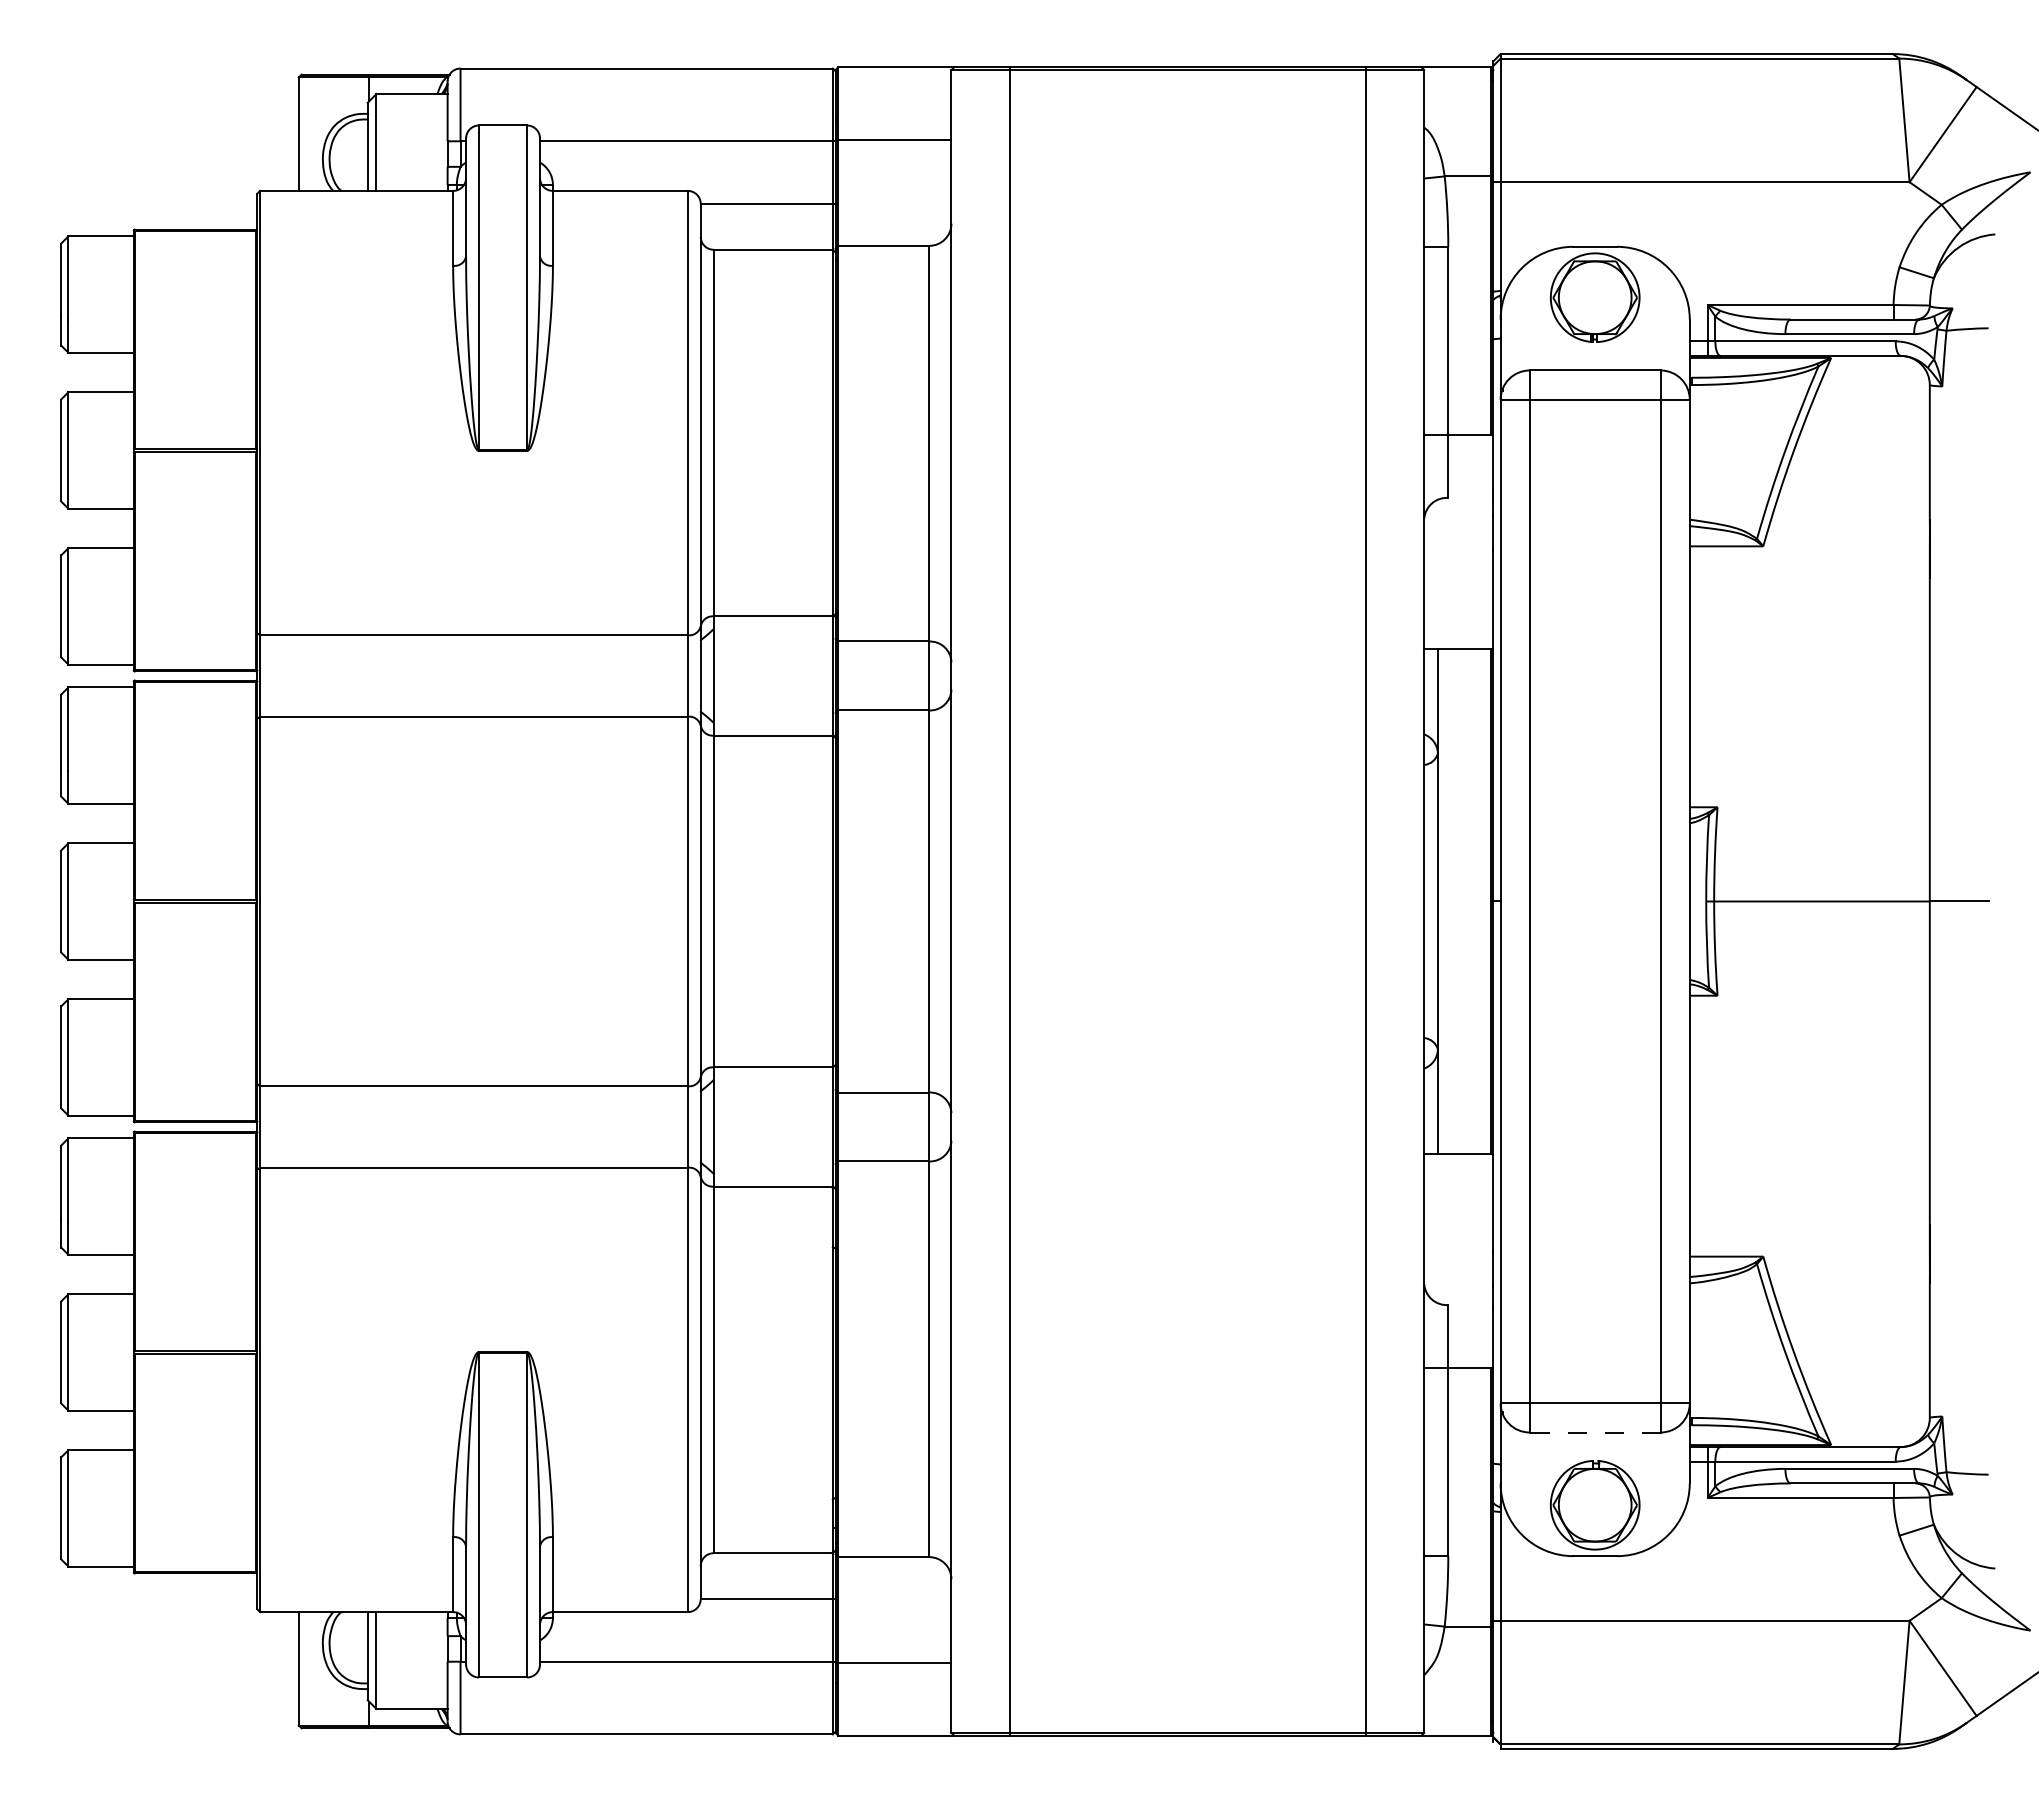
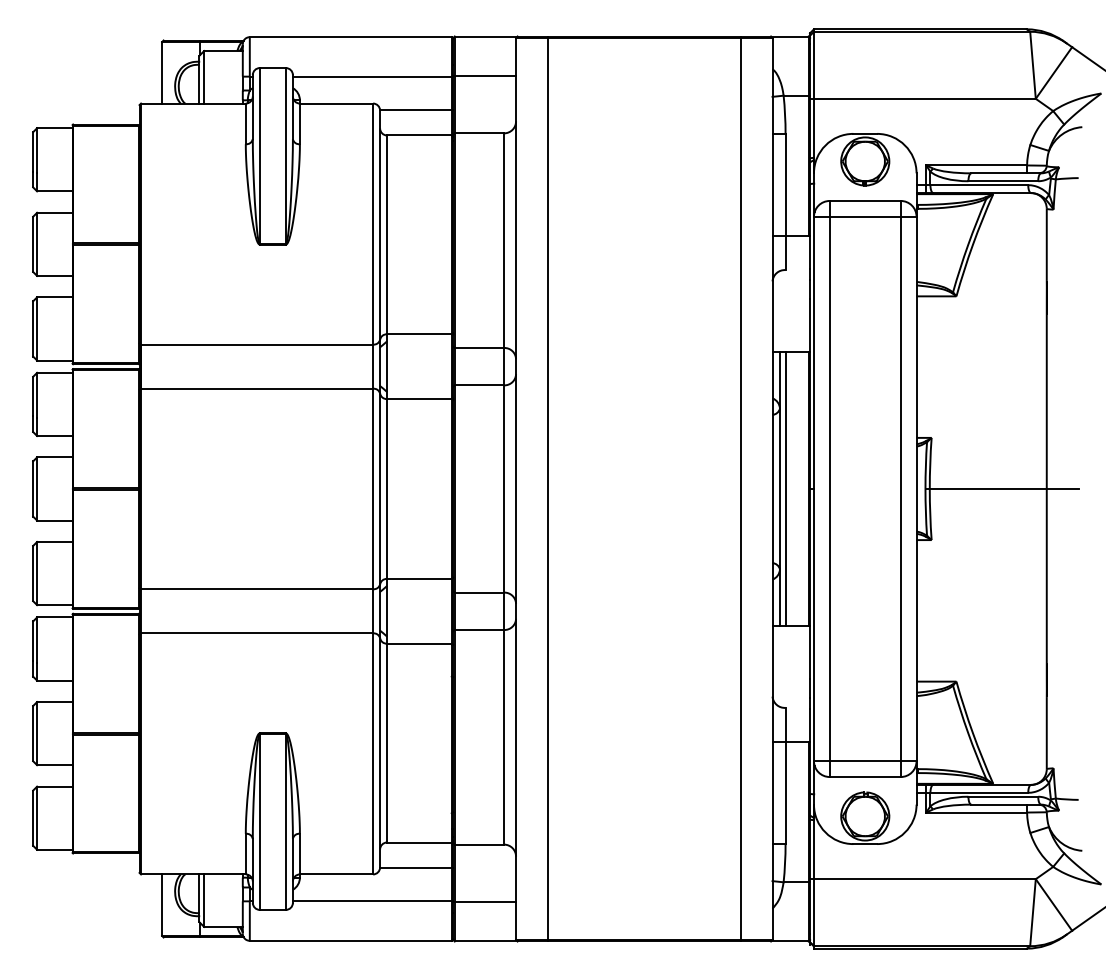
line: (1448, 900) -> (785, 488), added
line: (1595, 1433) -> (865, 777), dashed -> solid

